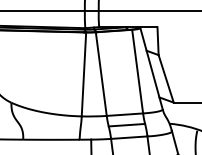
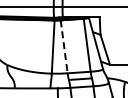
line: (101, 73) -> (64, 46), solid -> dashed

